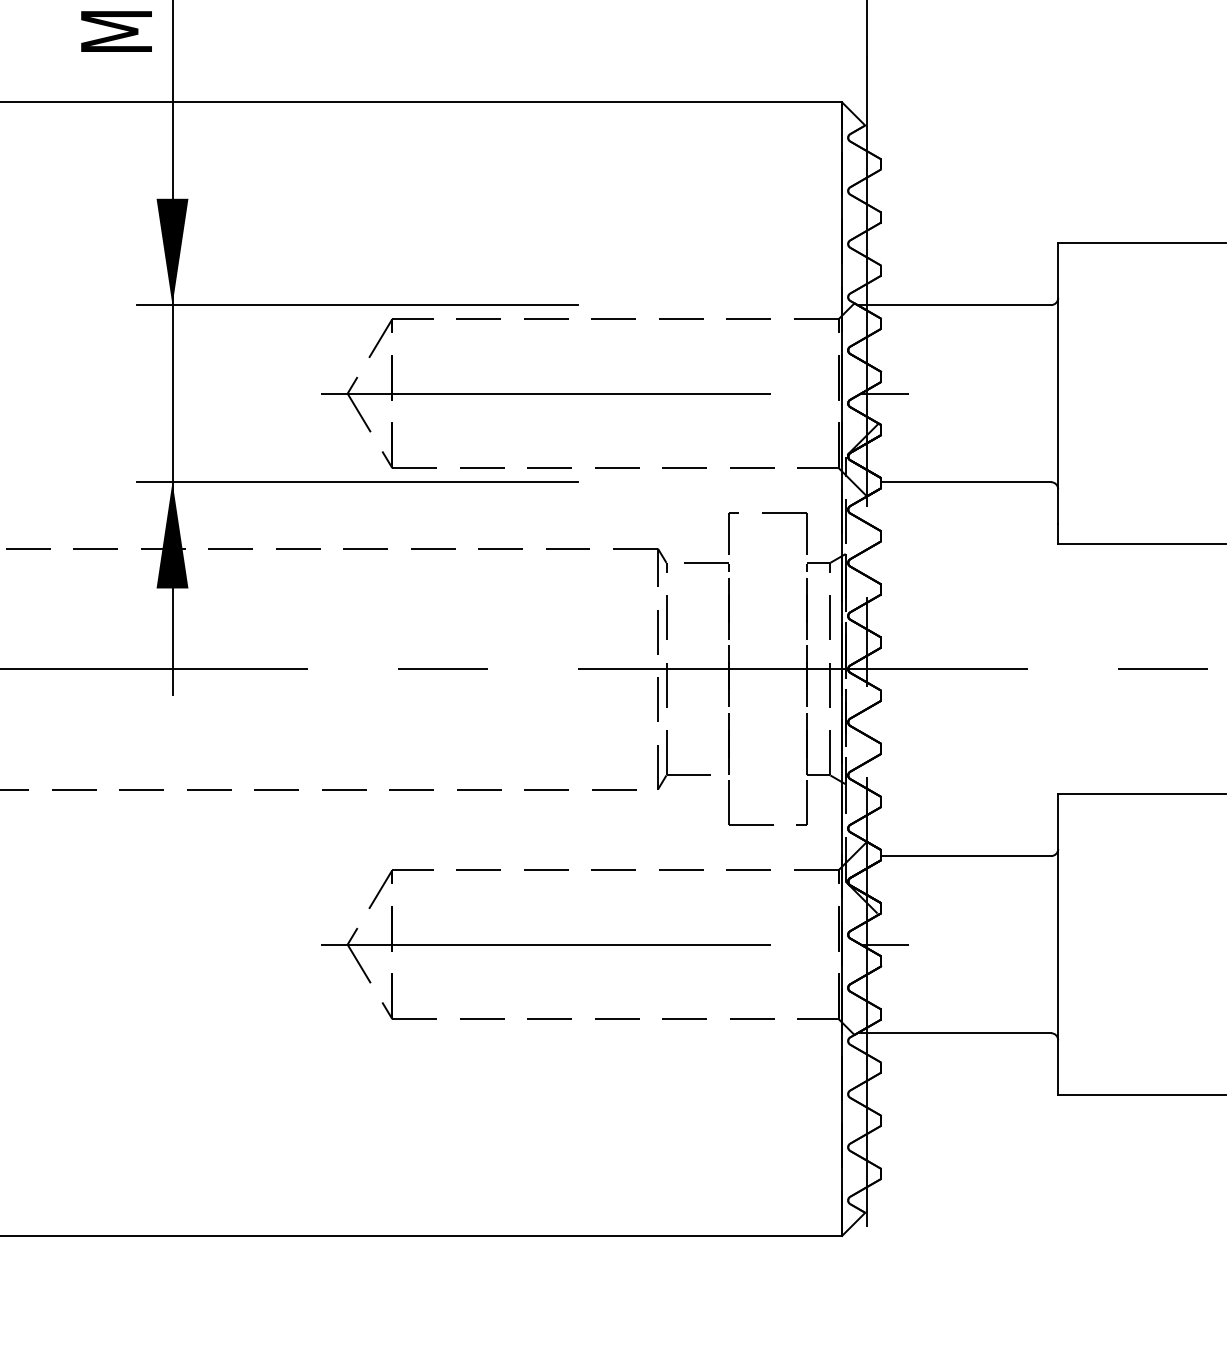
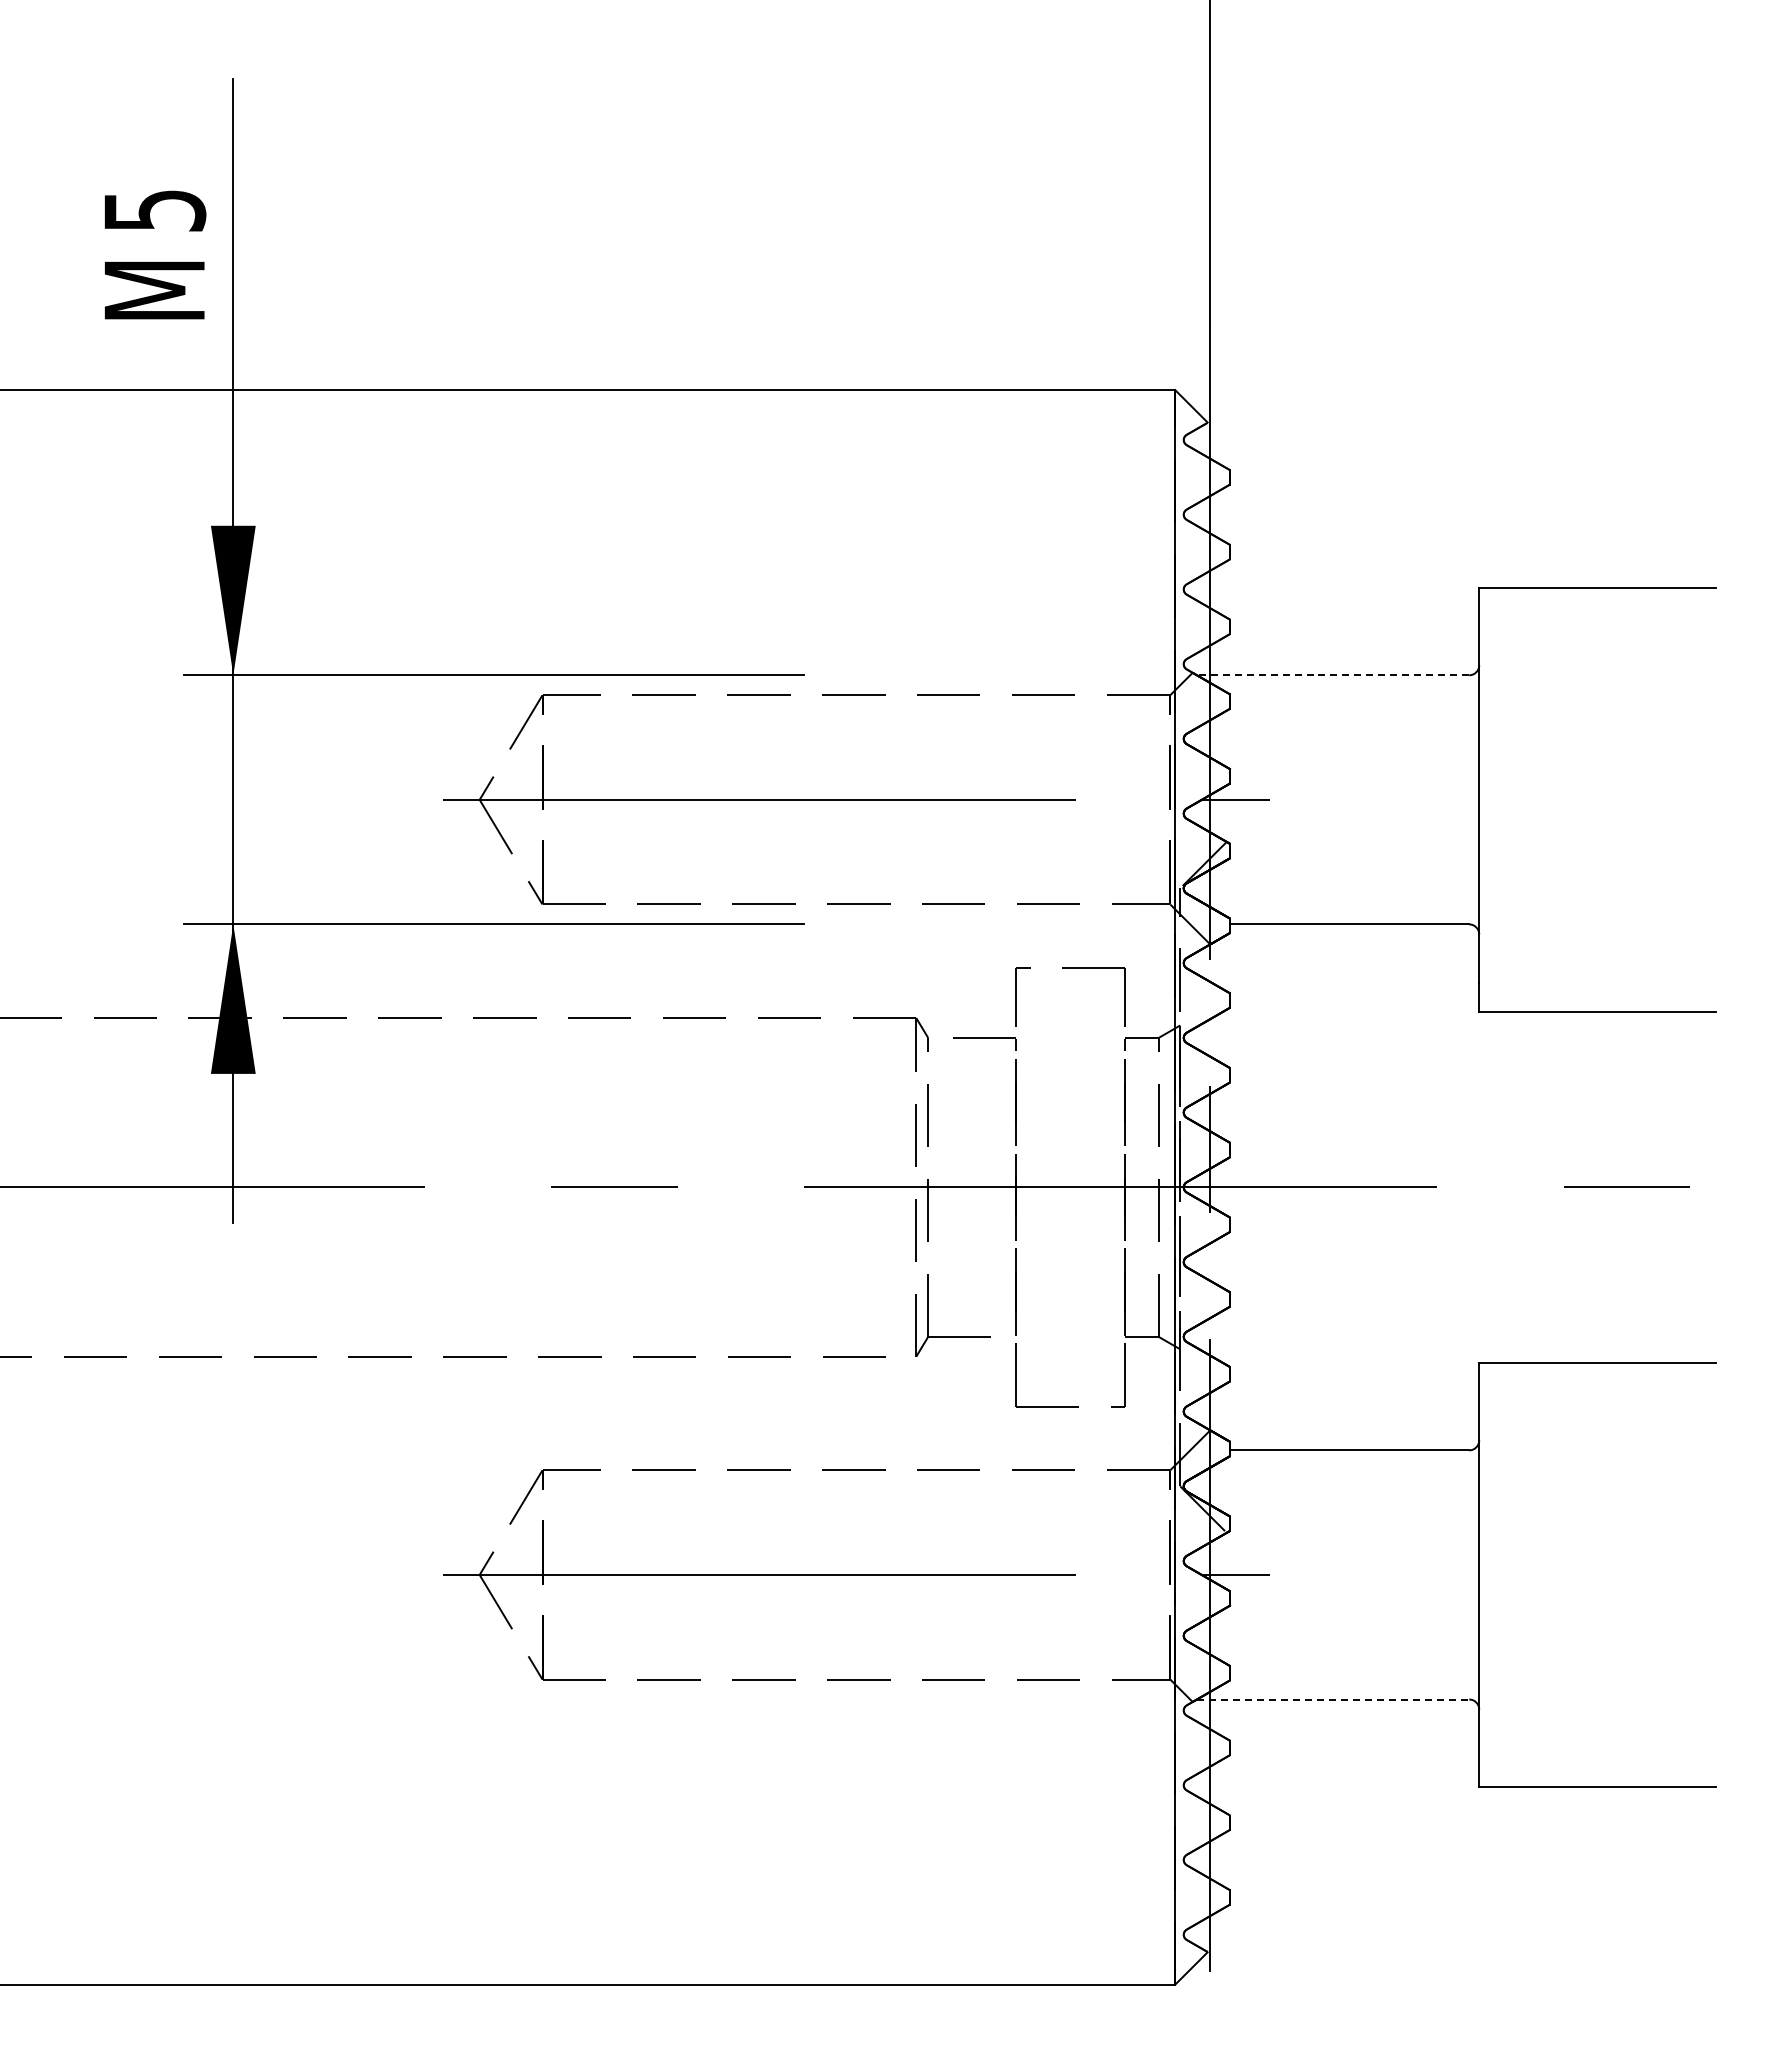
line: (953, 305) -> (1332, 675), solid -> dashed
line: (954, 1033) -> (1333, 1699), solid -> dashed

